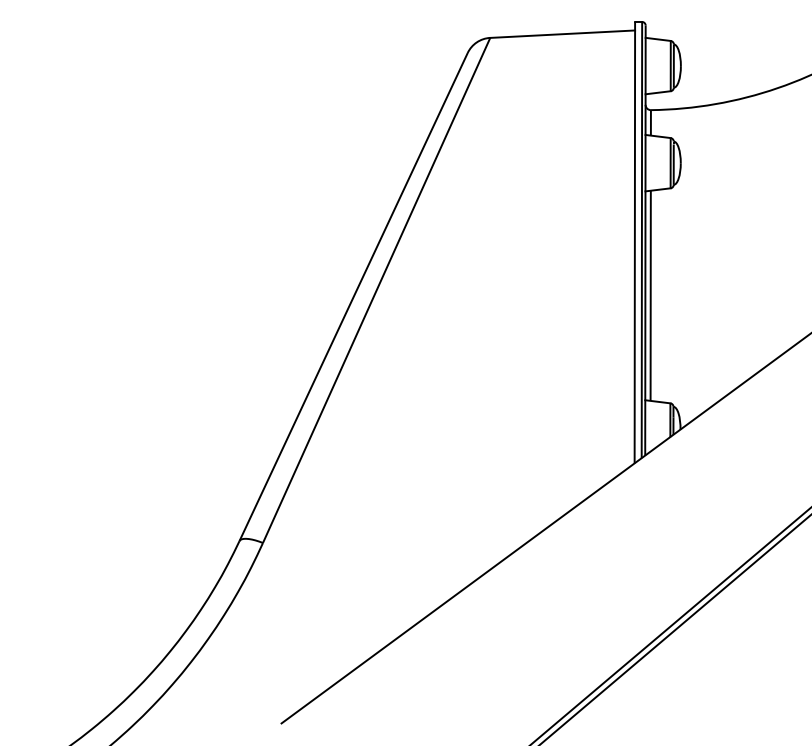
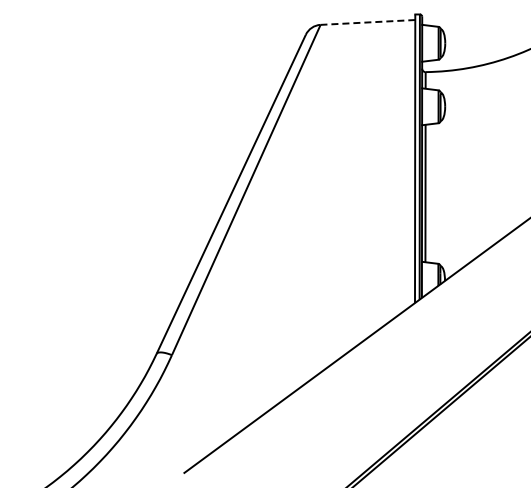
line: (561, 34) -> (367, 22), solid -> dashed

